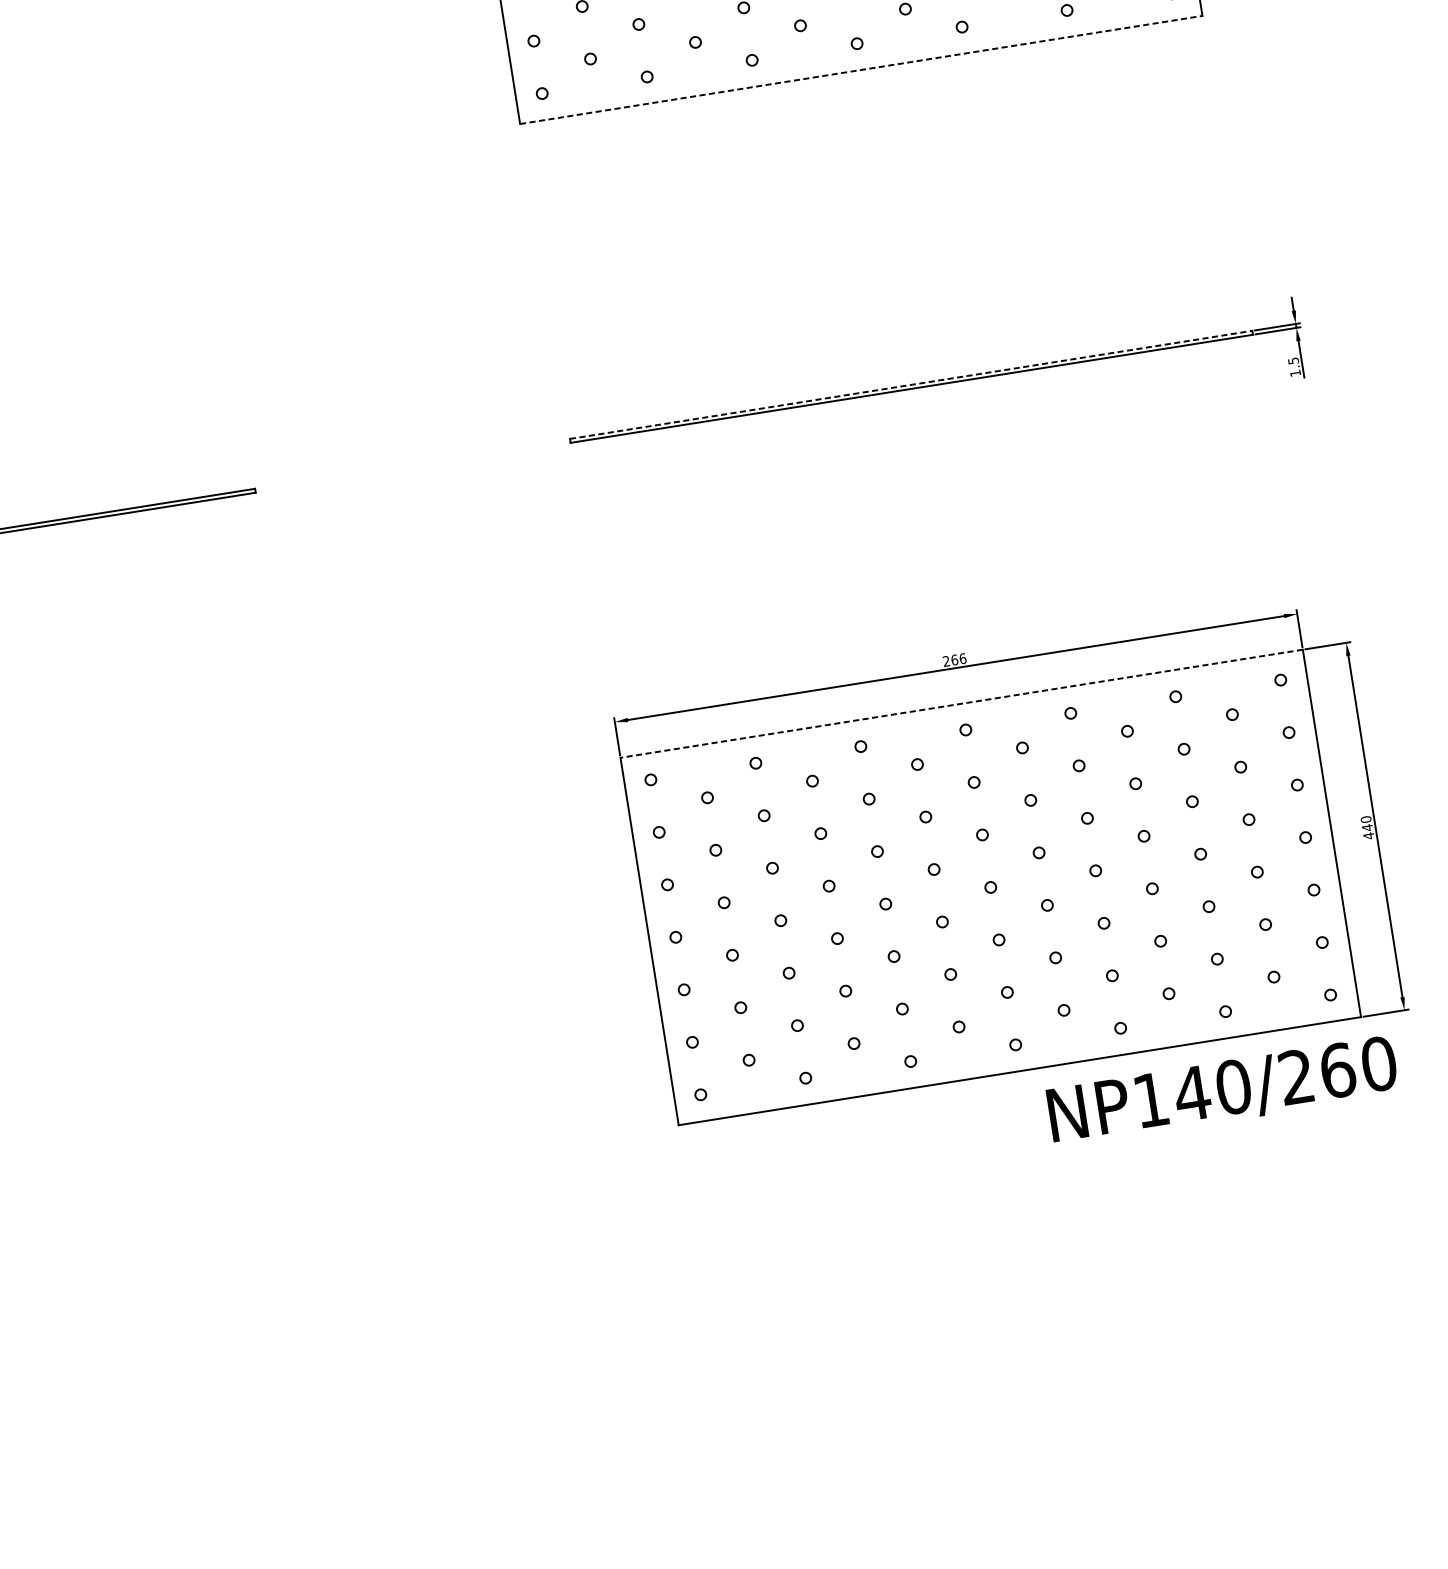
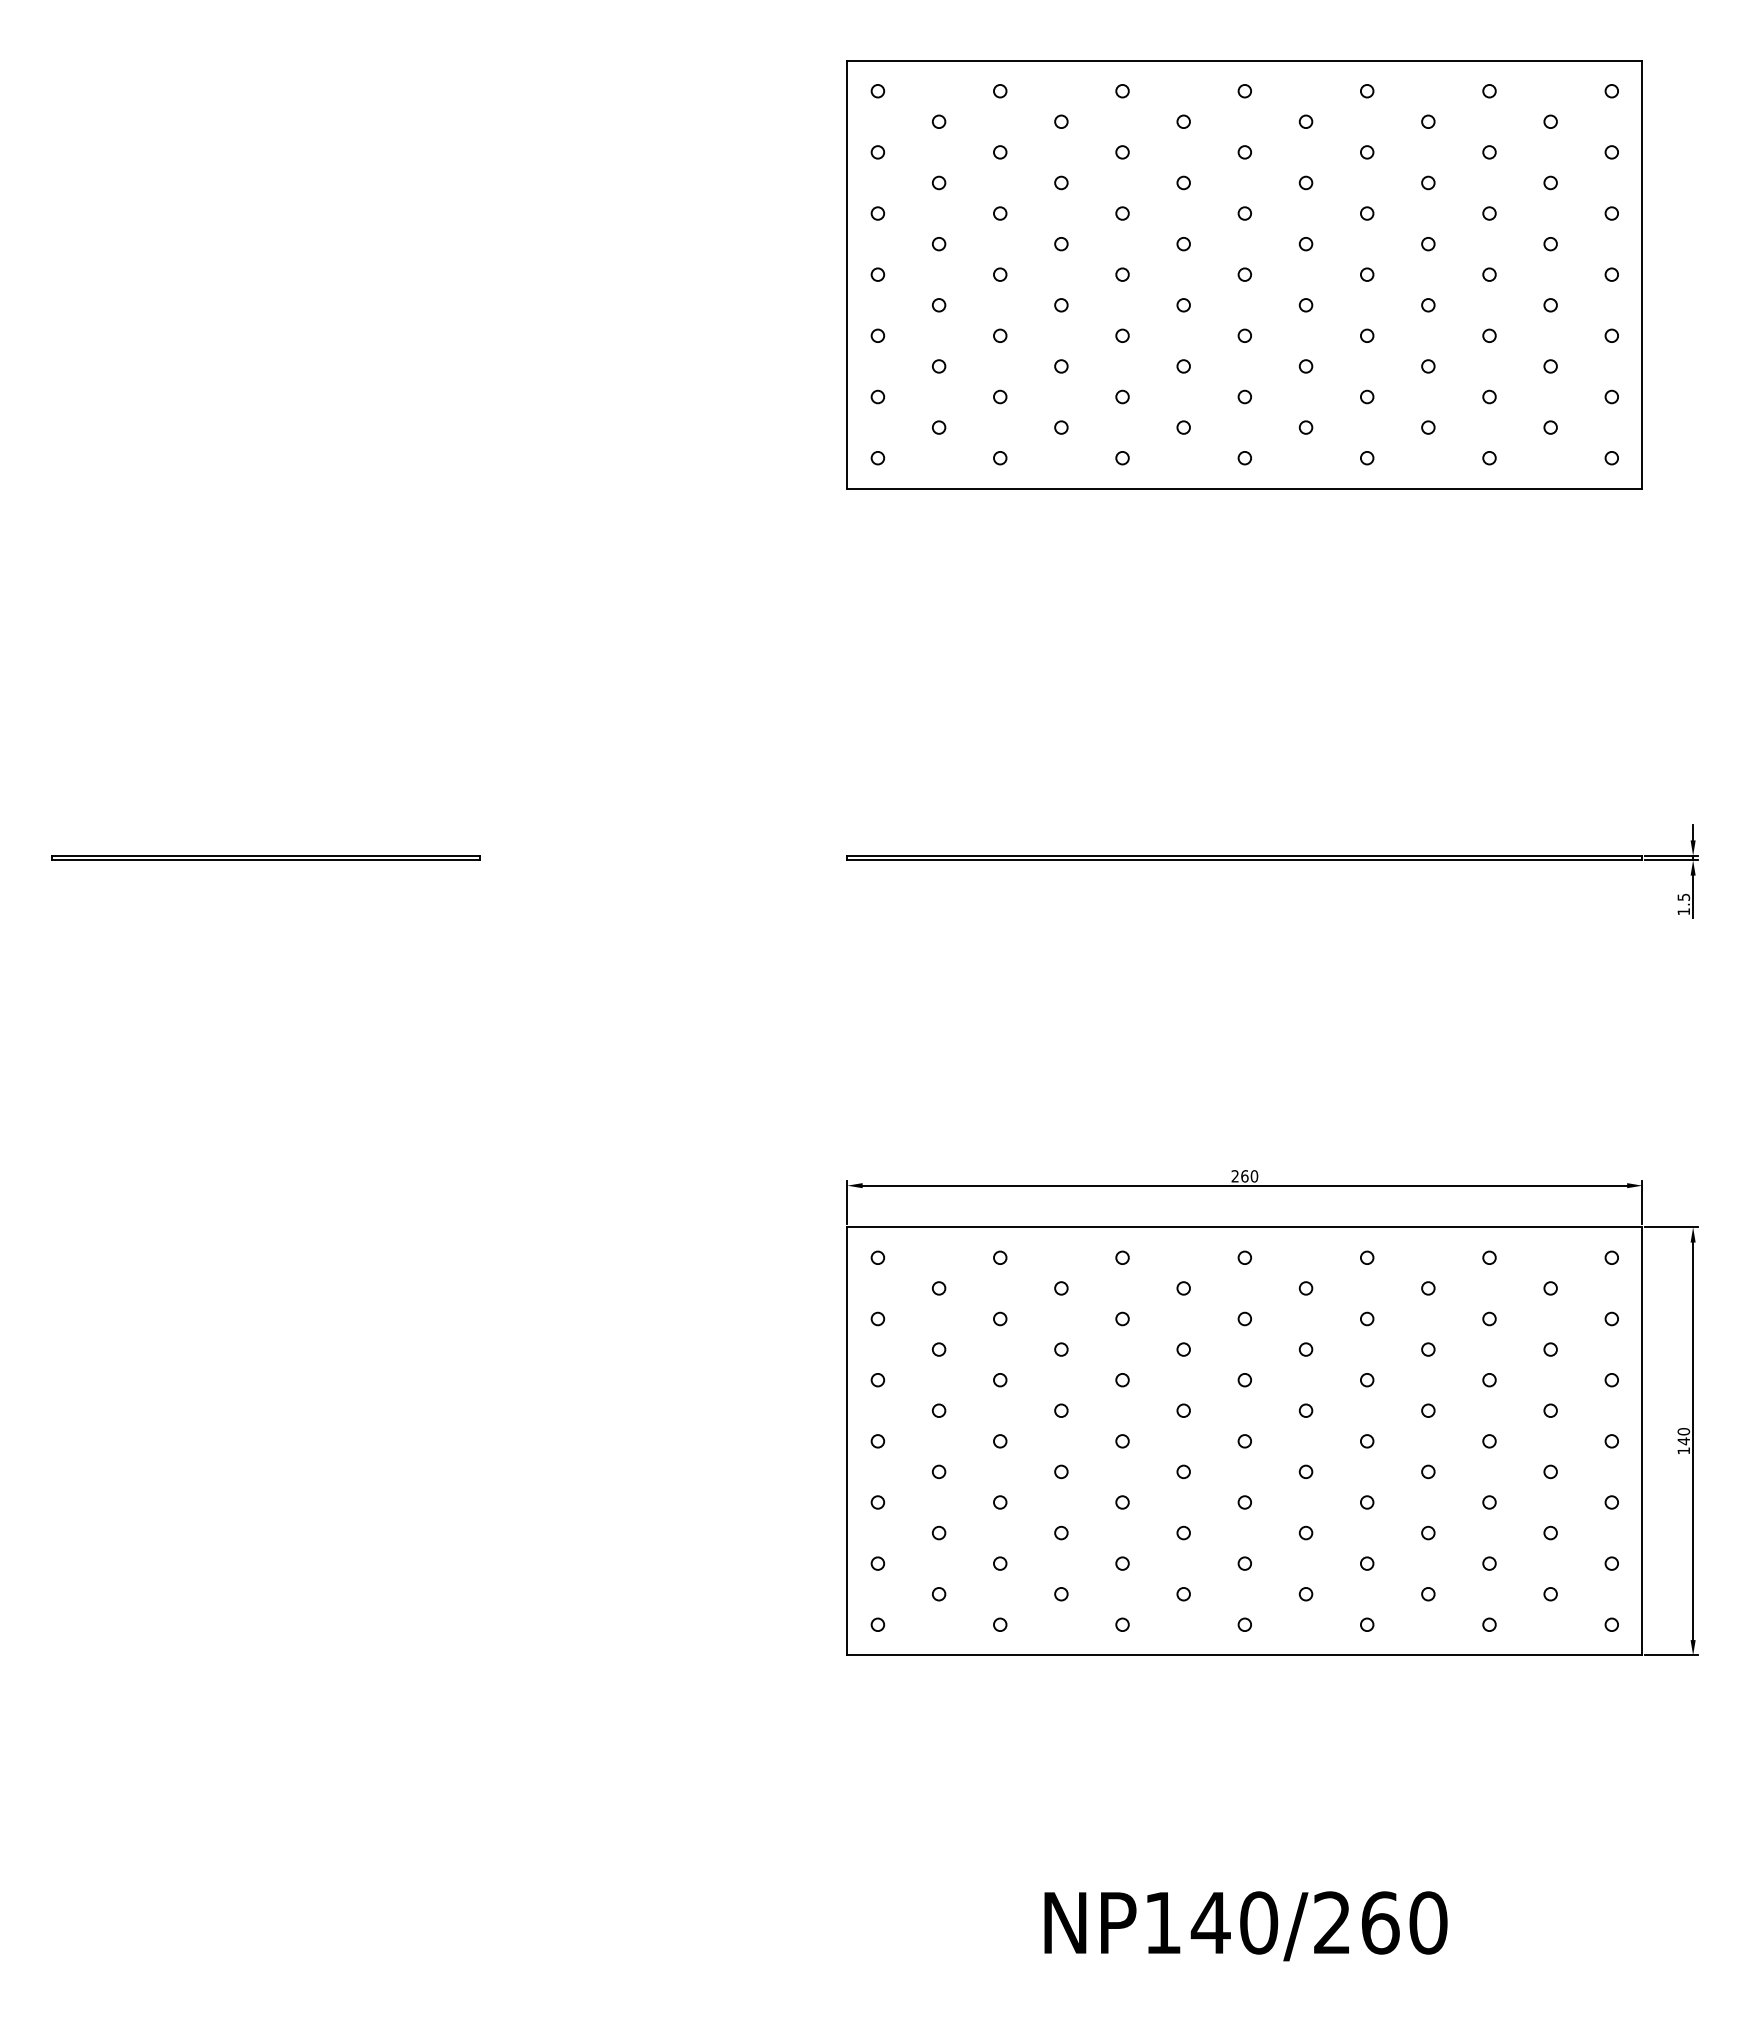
line: (860, 69) -> (1244, 488), dashed -> solid
line: (910, 384) -> (1244, 855), dashed -> solid
text: (963, 658) -> (1254, 1176), 266 -> 260
line: (961, 704) -> (1244, 1227), dashed -> solid
text: (1368, 835) -> (1683, 1450), 440 -> 140
text: (1222, 1091) -> (1245, 1926), moved

